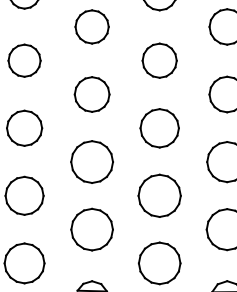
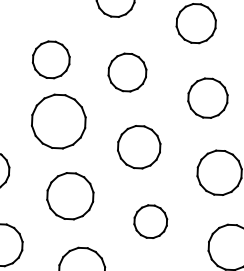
part: (91, 26) -> (50, 59), moved
part: (91, 94) -> (57, 121), size x1.4
part: (159, 195) -> (150, 221), size x0.7

